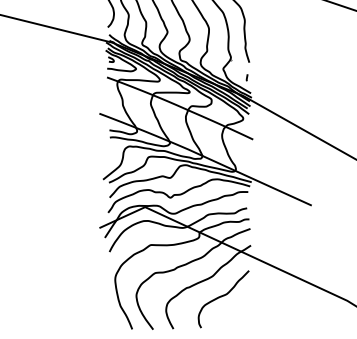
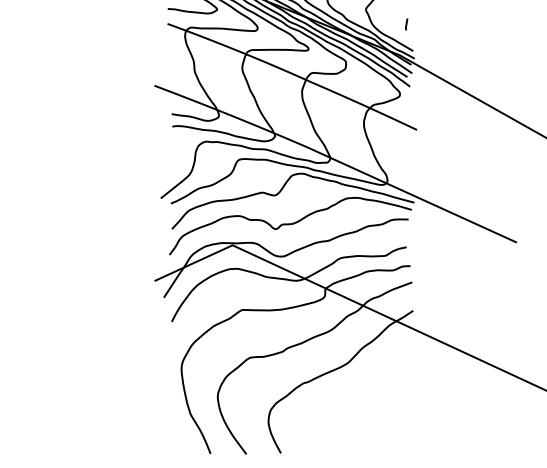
curve: (221, 297) -> (362, 399), removed

